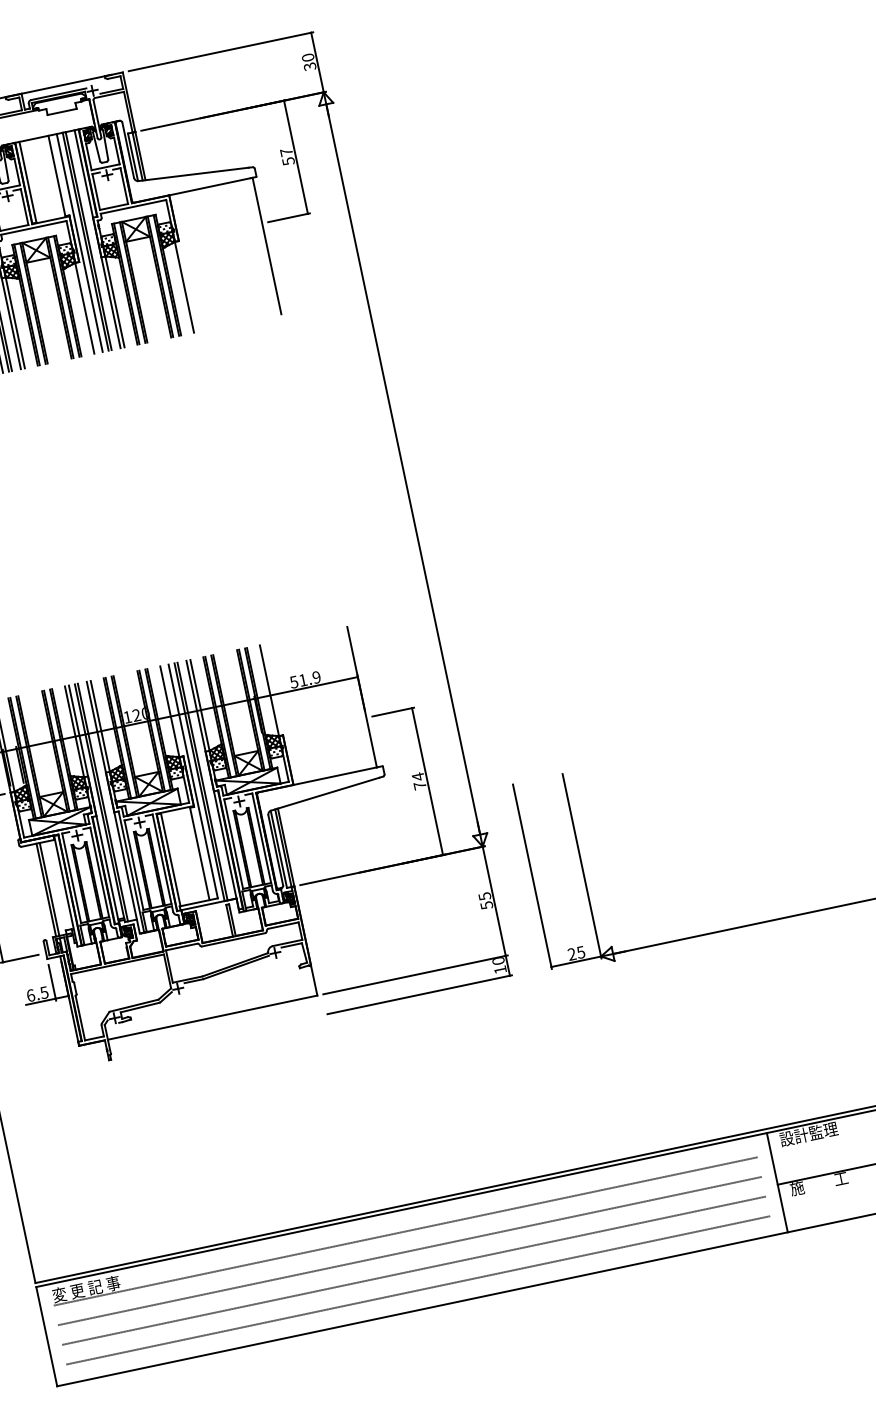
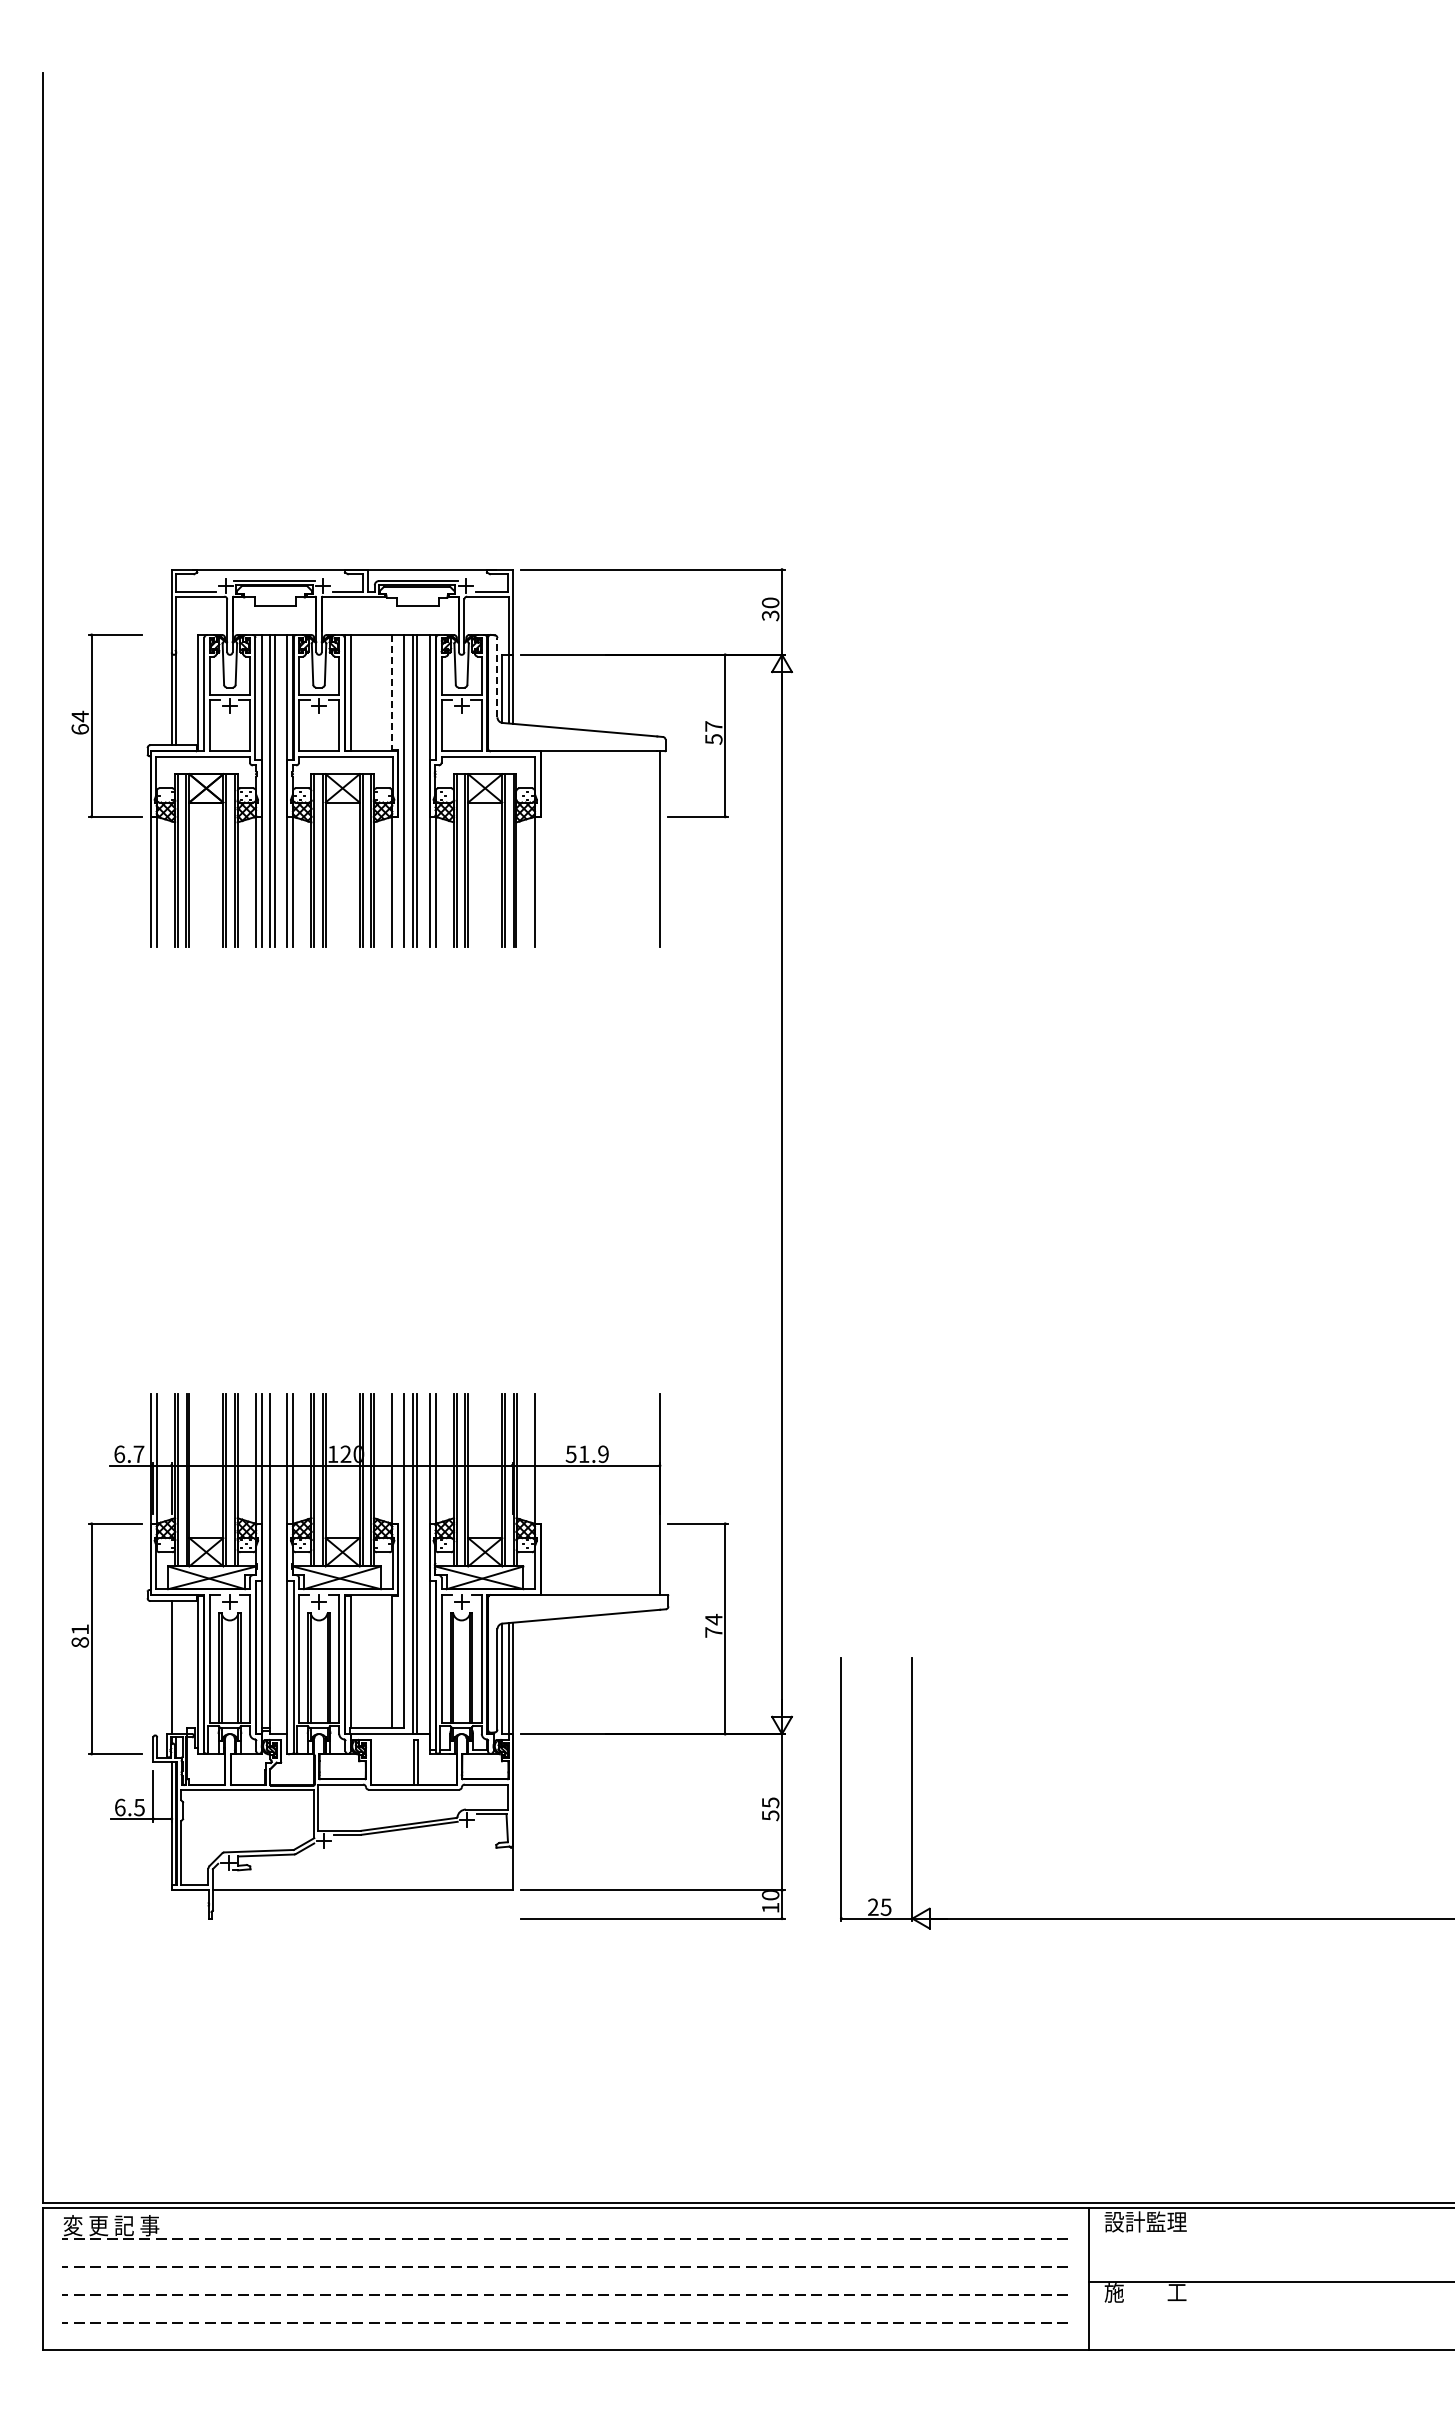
line: (128, 150) -> (497, 677), solid -> dashed
line: (57, 175) -> (392, 692), solid -> dashed
line: (102, 802) -> (274, 1563), removed
line: (49, 889) -> (176, 1667), removed

